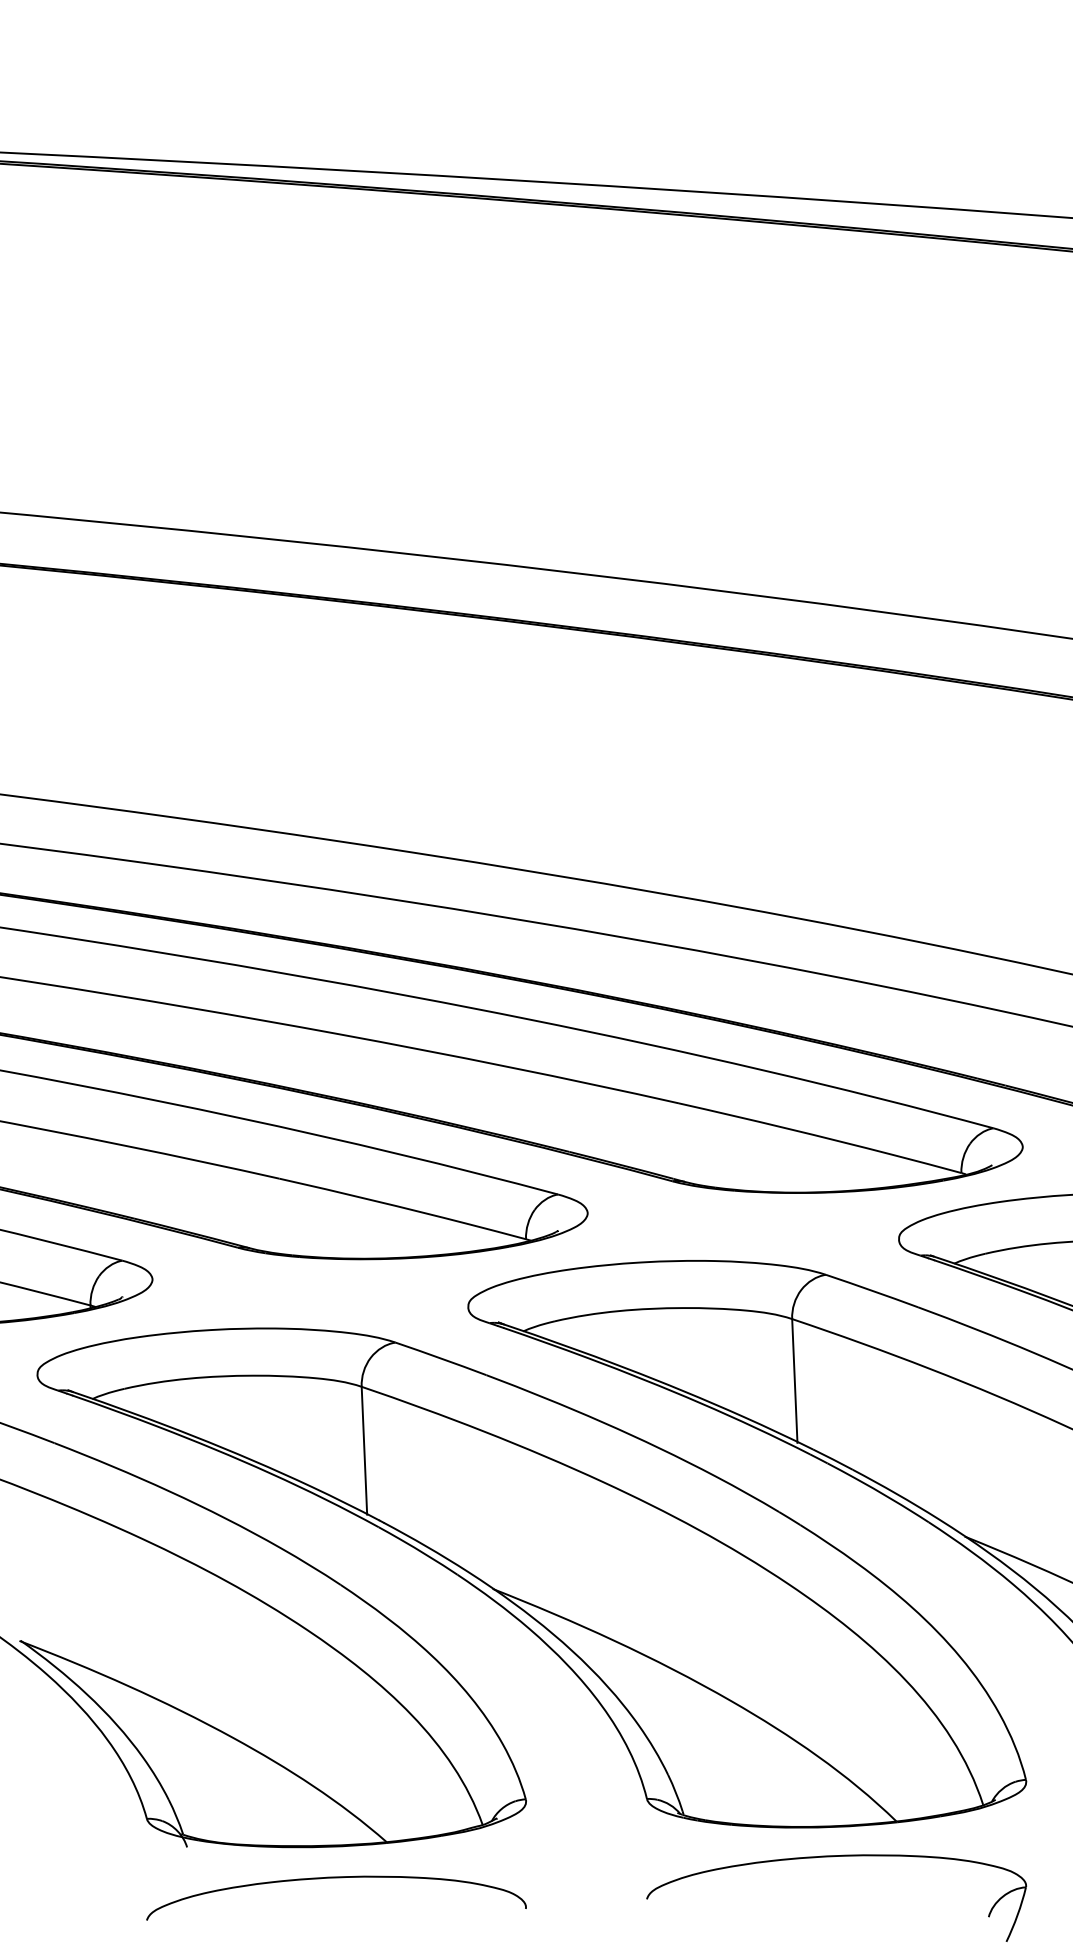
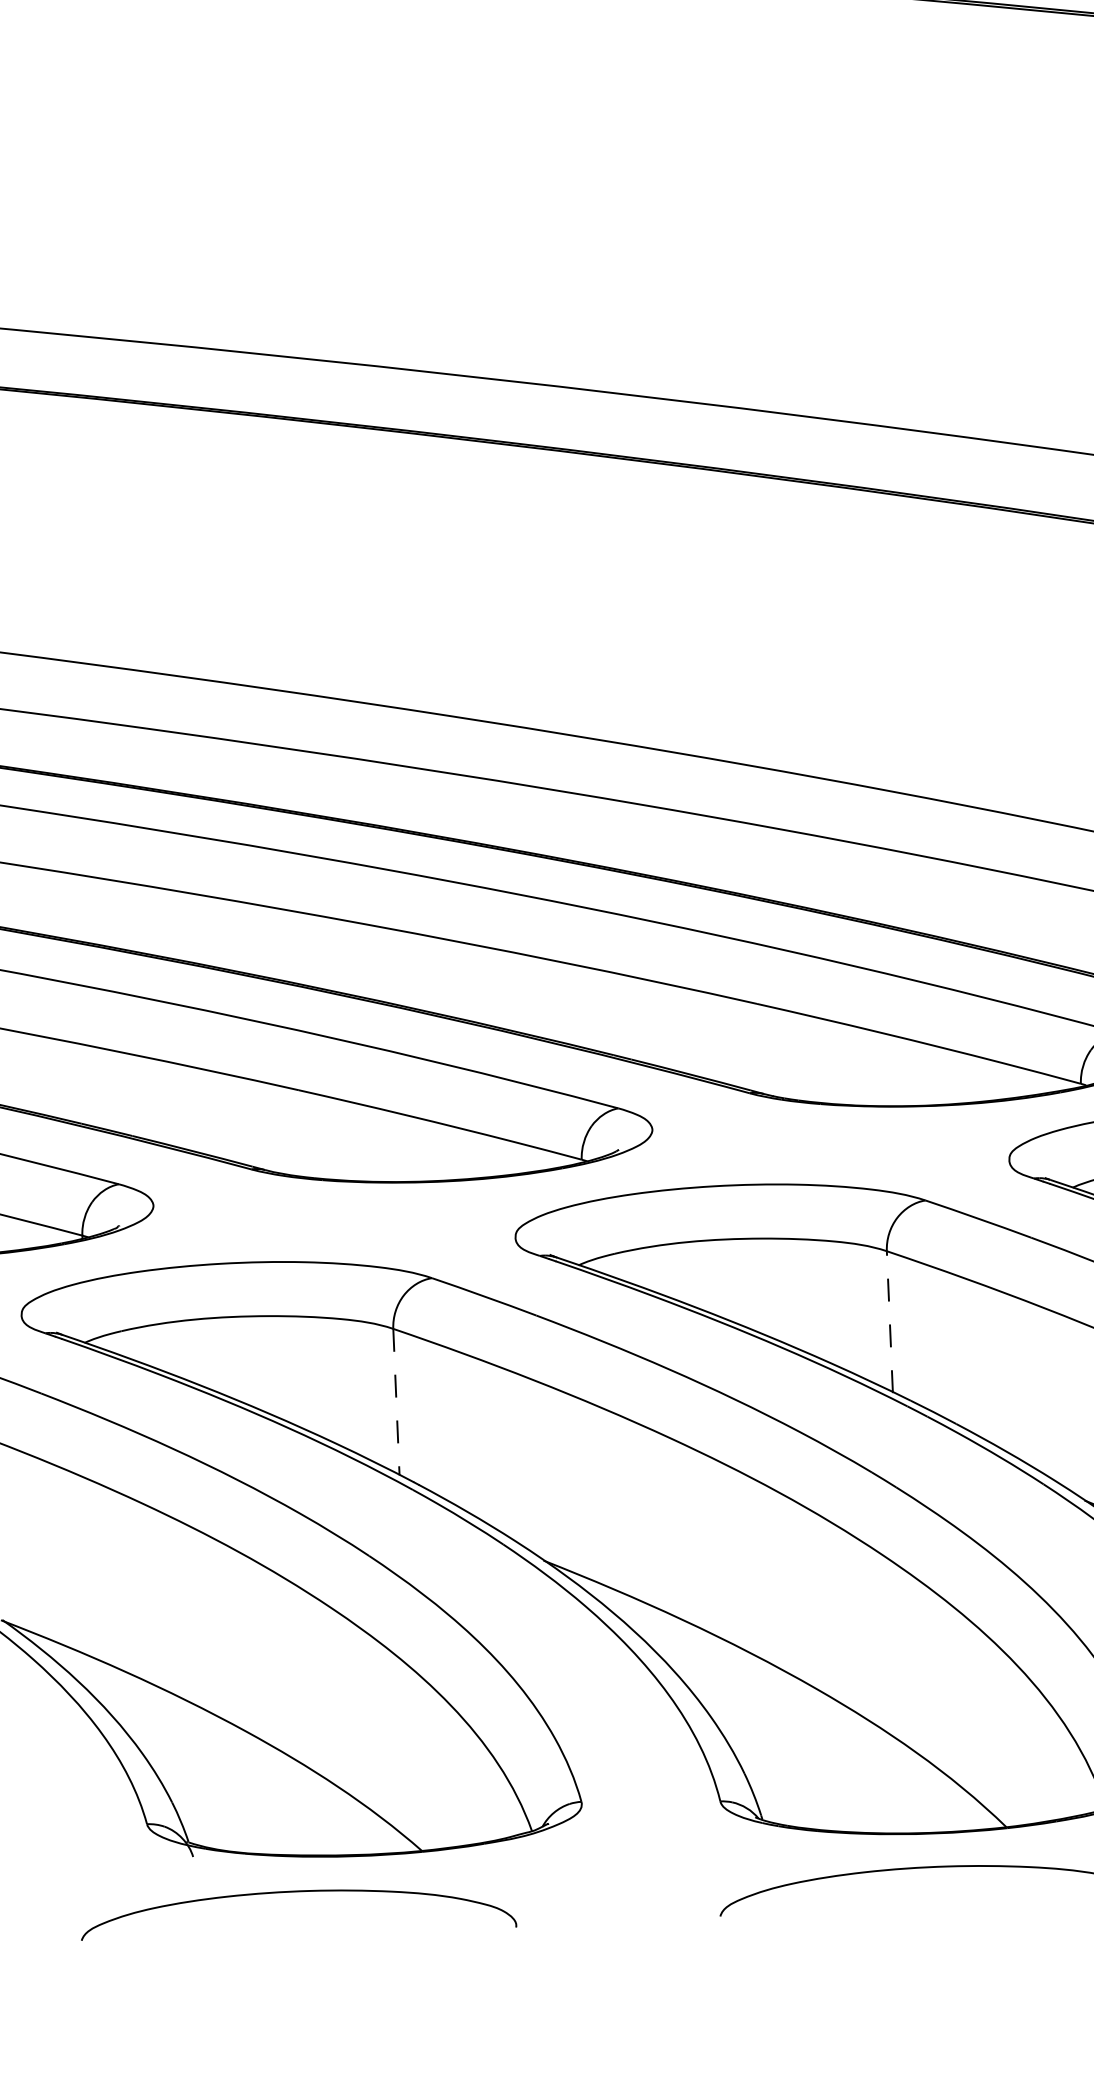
line: (794, 1380) -> (889, 1321), solid -> dashed
line: (364, 1450) -> (396, 1401), solid -> dashed
curve: (336, 1878) -> (299, 1892), moved

